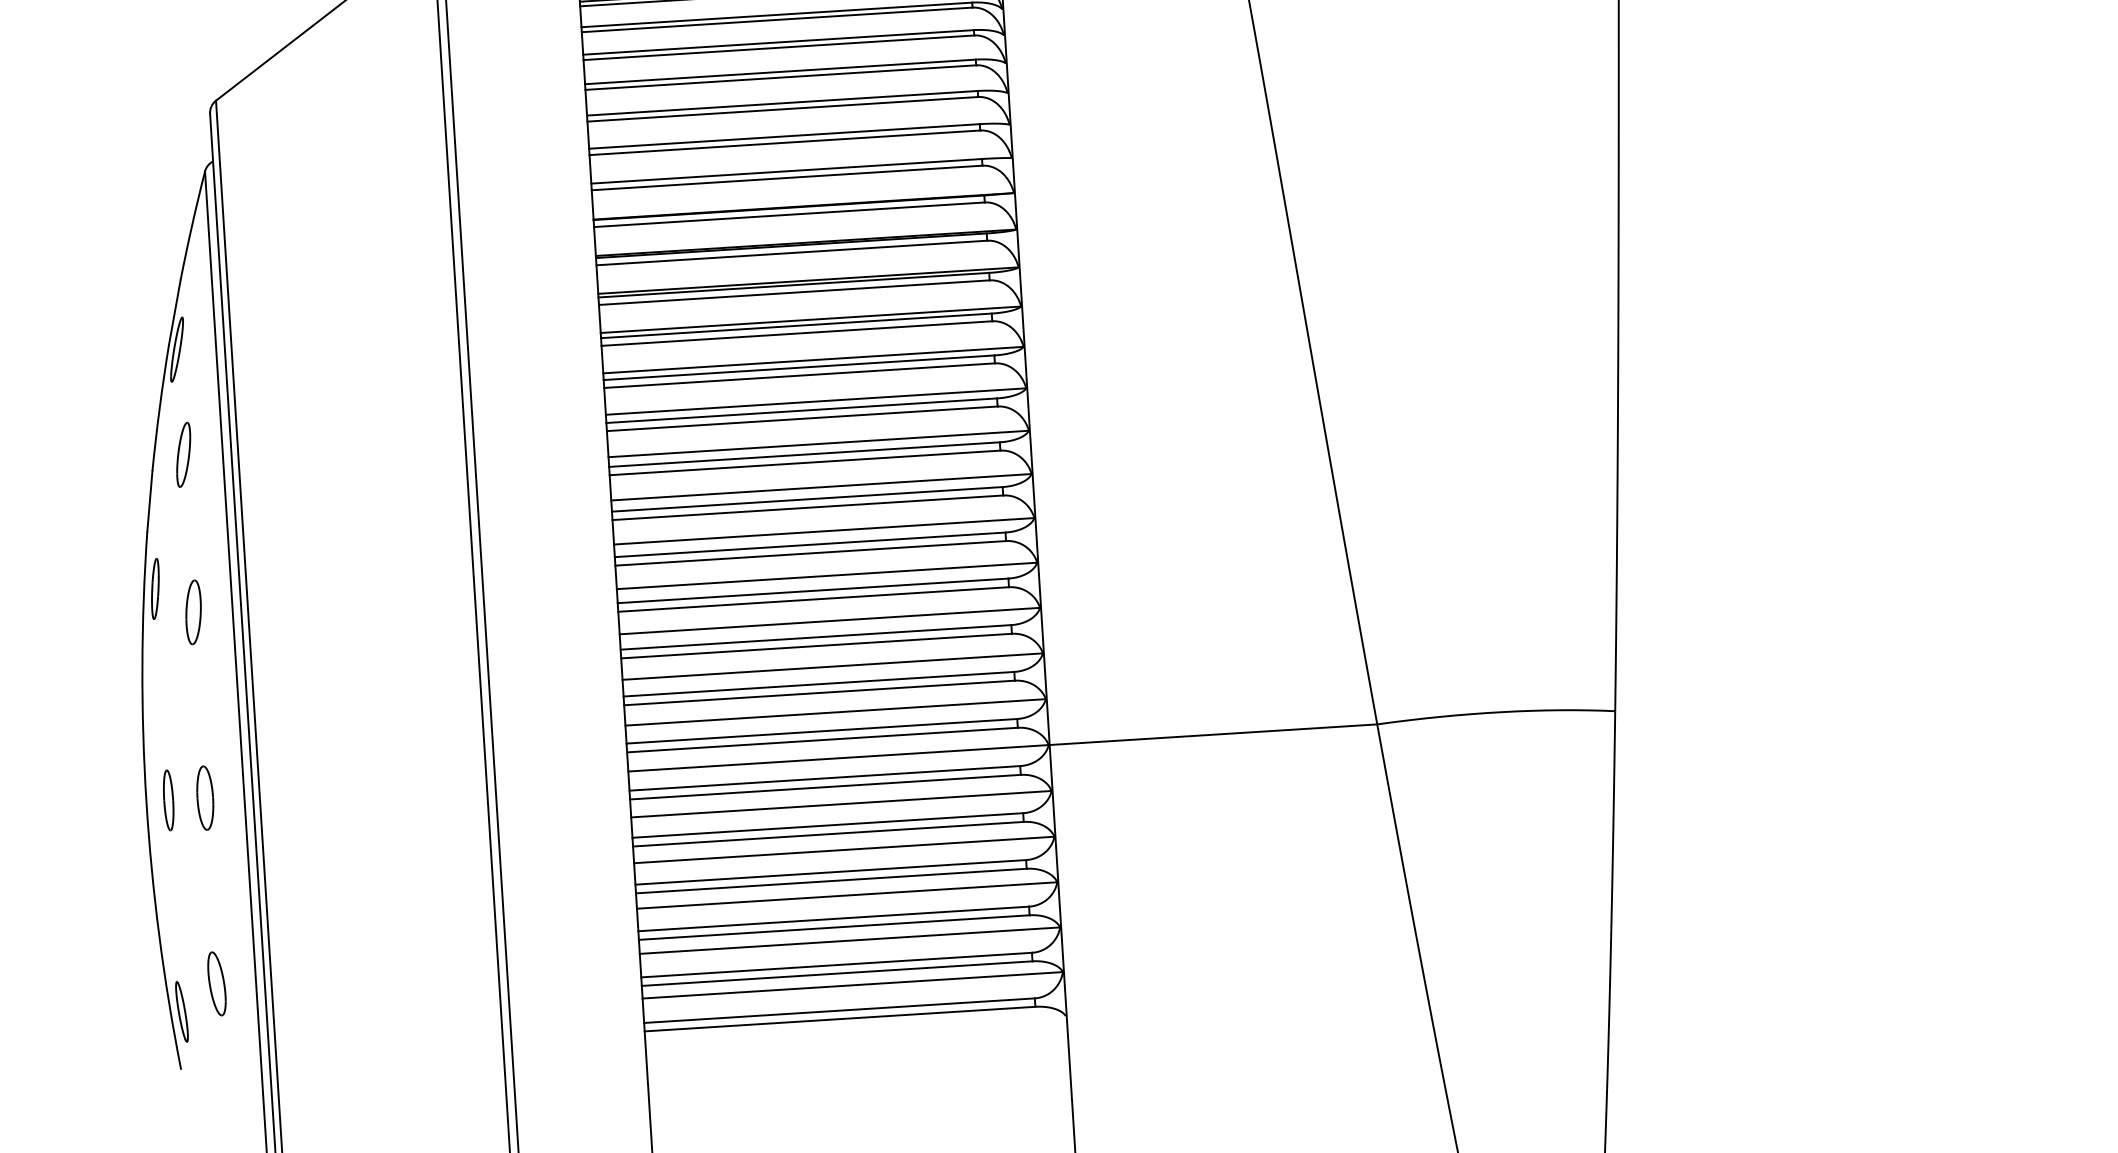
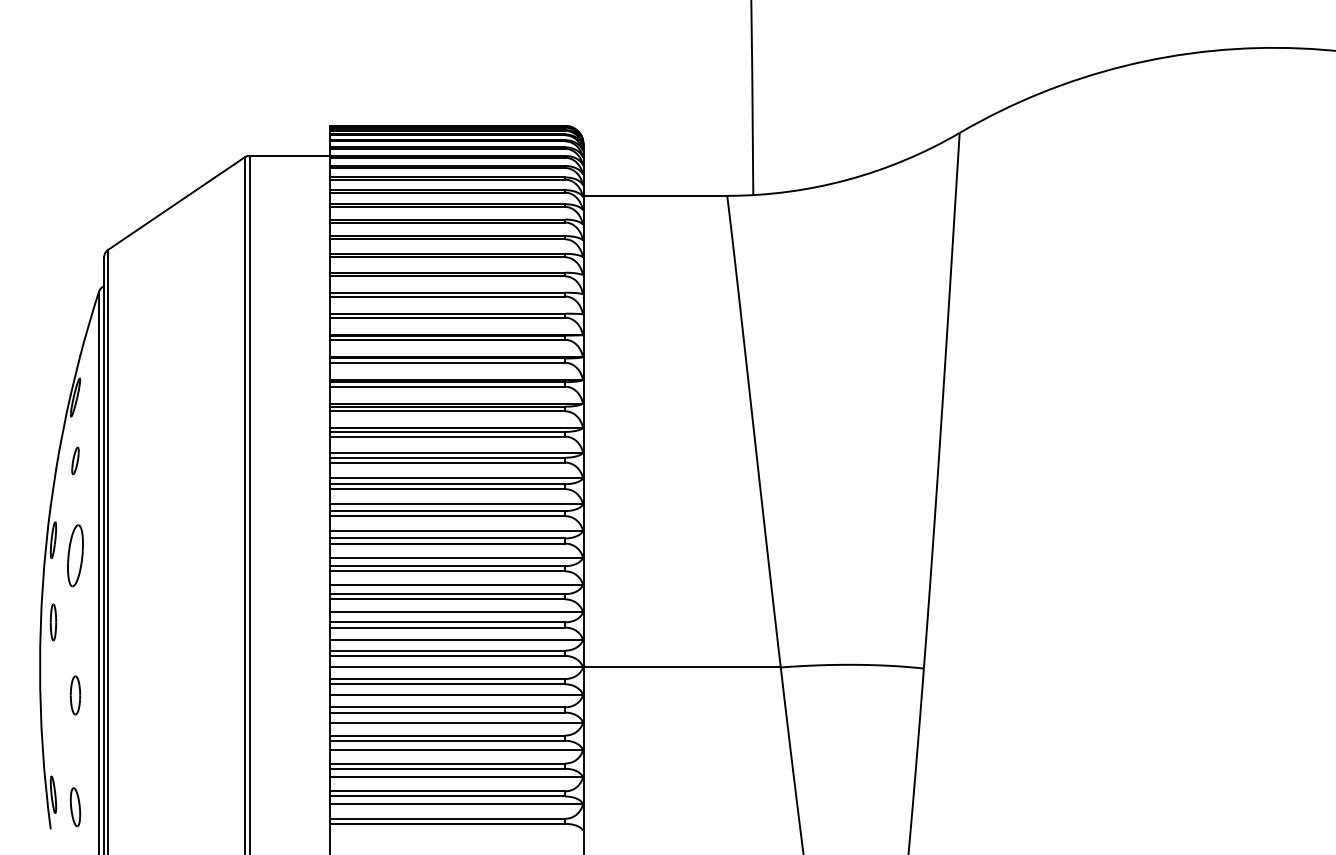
part: (183, 454) -> (75, 460), size x0.7
part: (193, 612) -> (75, 555), size x1.6
part: (205, 798) -> (75, 695), moved
part: (168, 800) -> (53, 622), moved
part: (217, 984) -> (75, 807), moved

